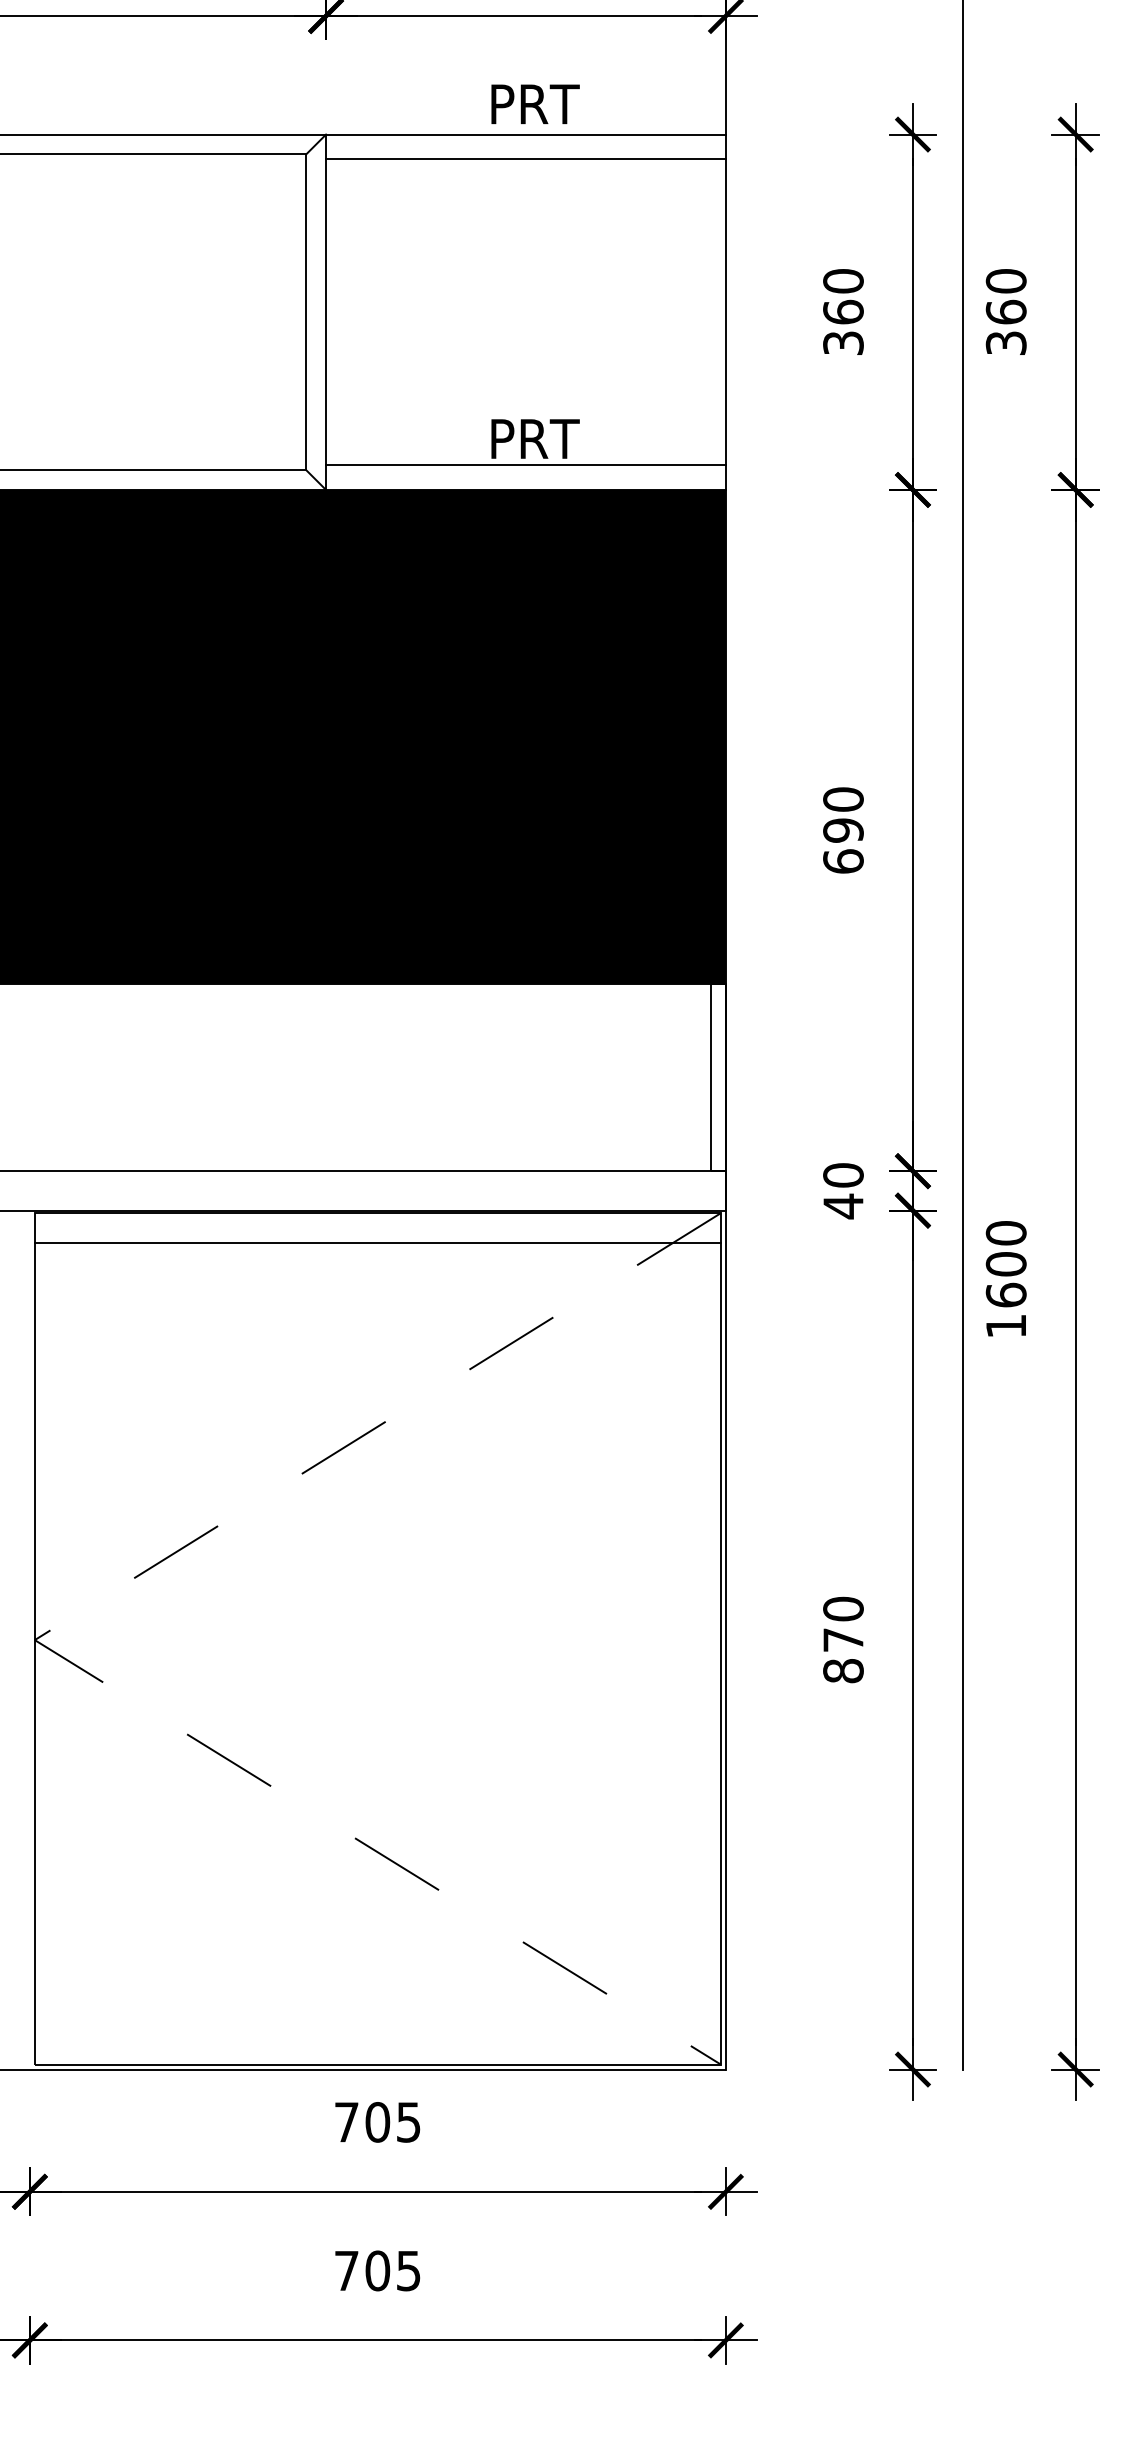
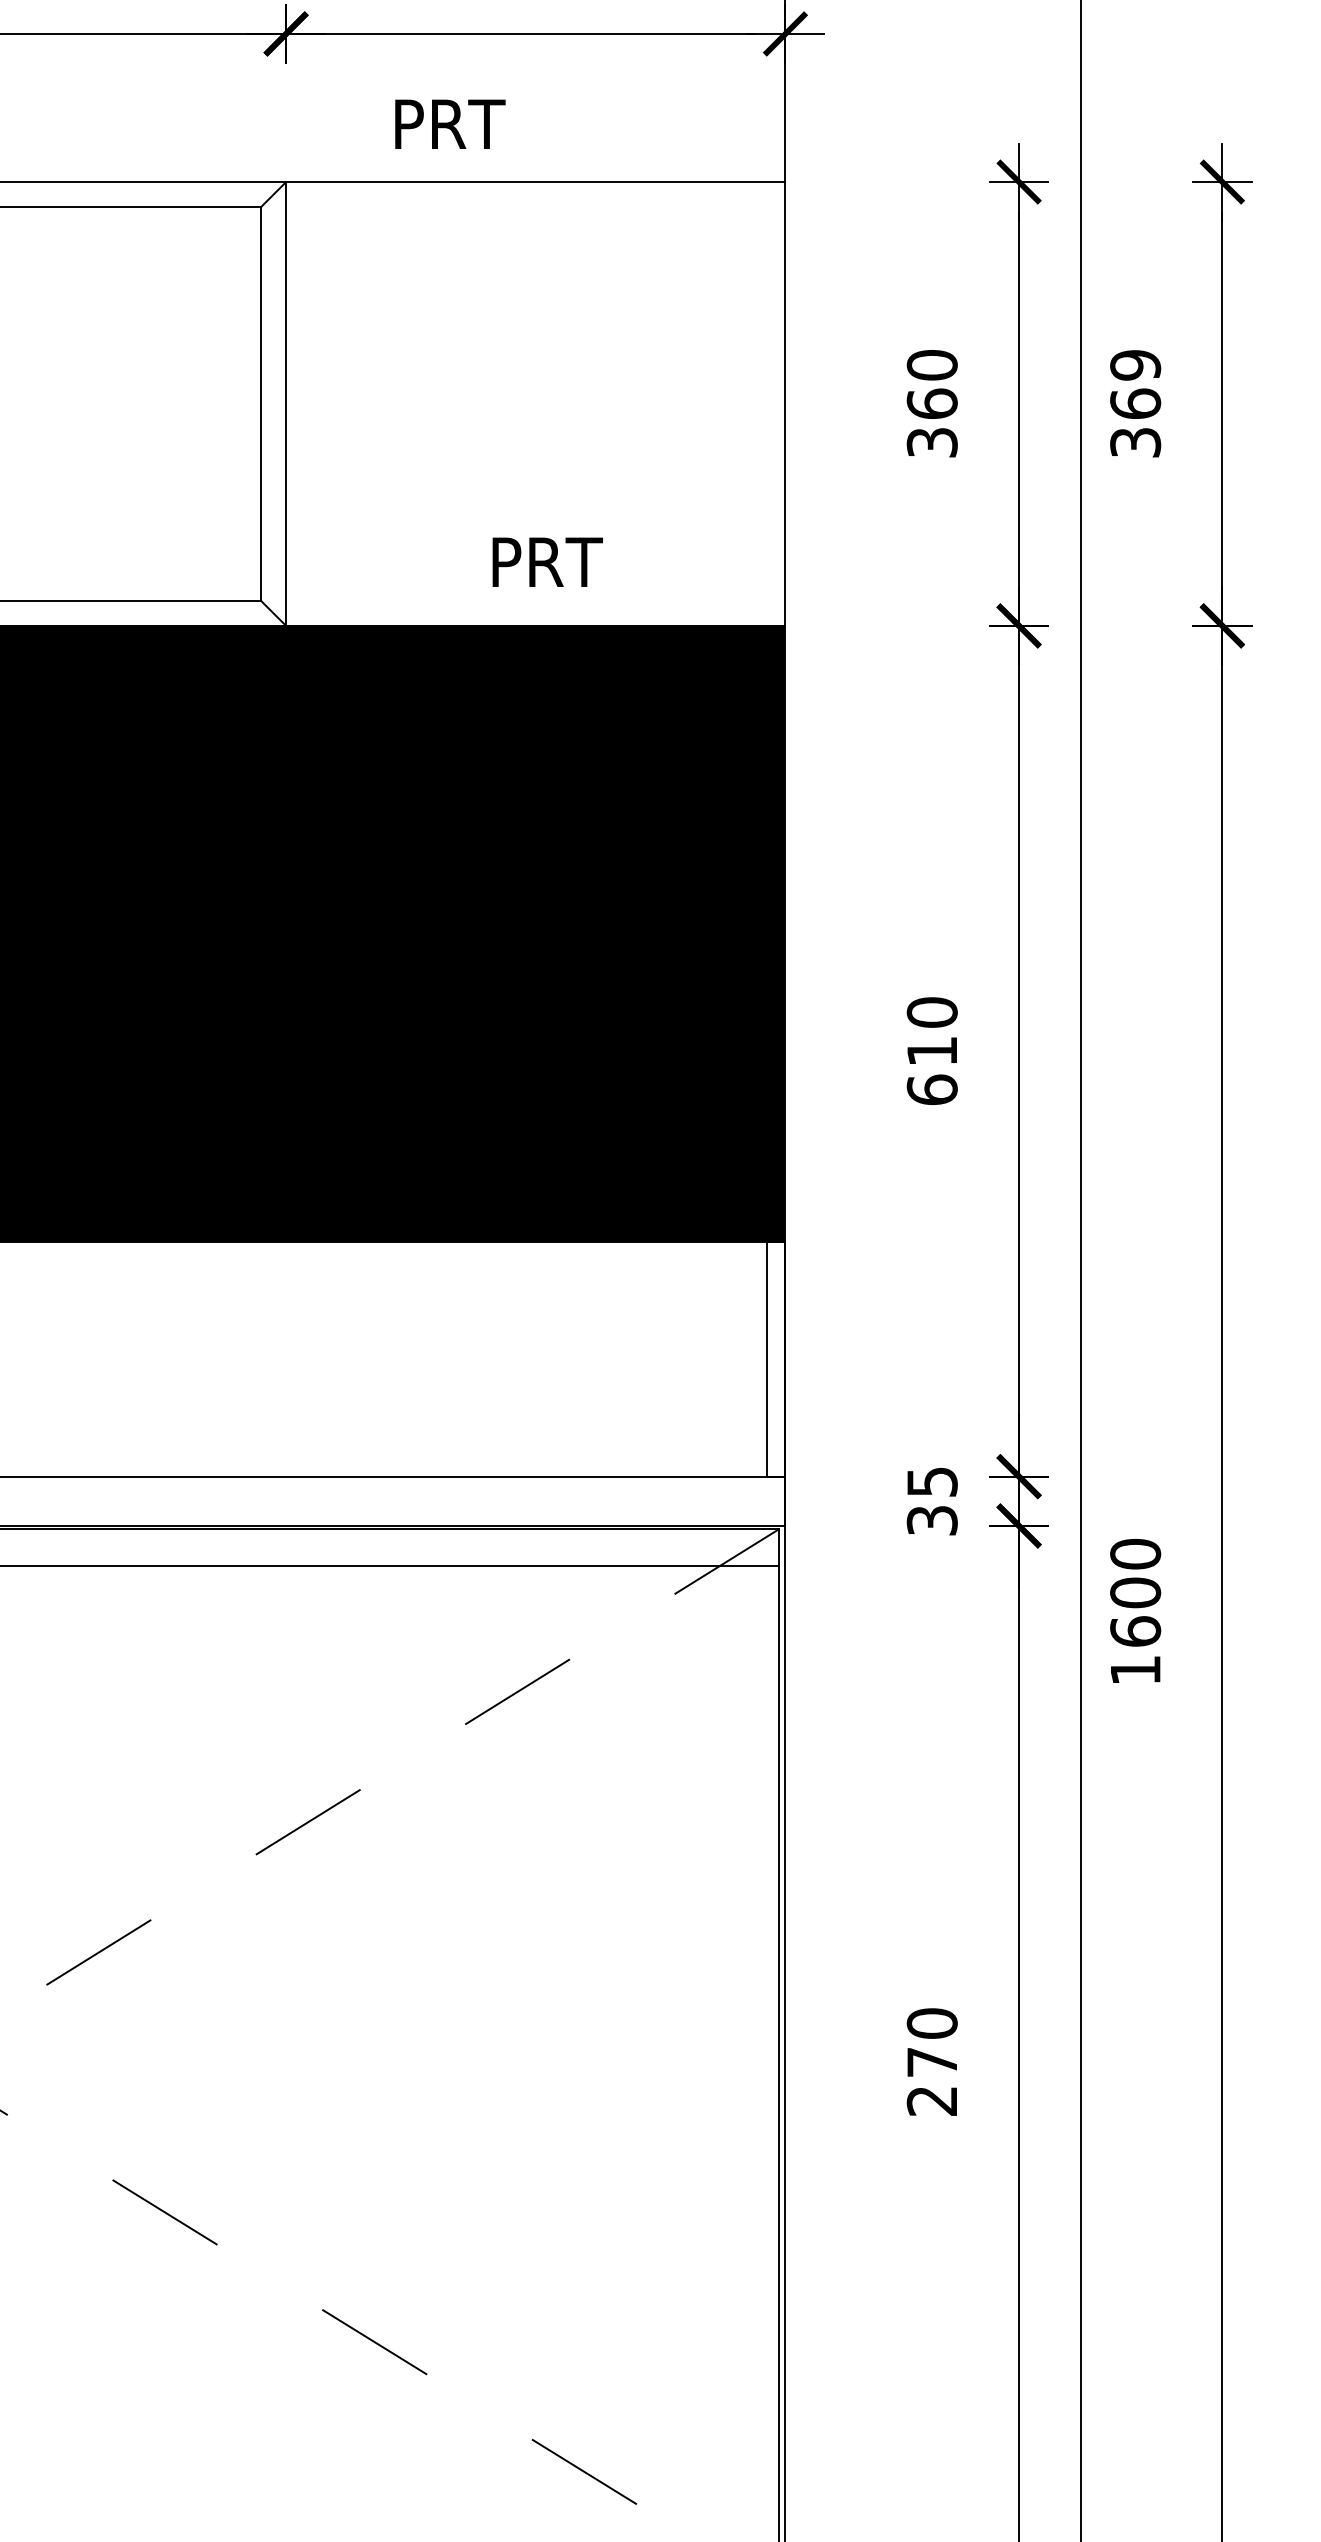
text: (535, 103) -> (450, 123), moved
line: (525, 159) -> (535, 213), removed
text: (1006, 281) -> (1135, 365), 360 -> 369
line: (525, 465) -> (535, 595), removed
text: (843, 830) -> (932, 1051), 690 -> 610
text: (843, 1191) -> (932, 1502), 40 -> 35
text: (843, 1671) -> (932, 2101), 870 -> 270

